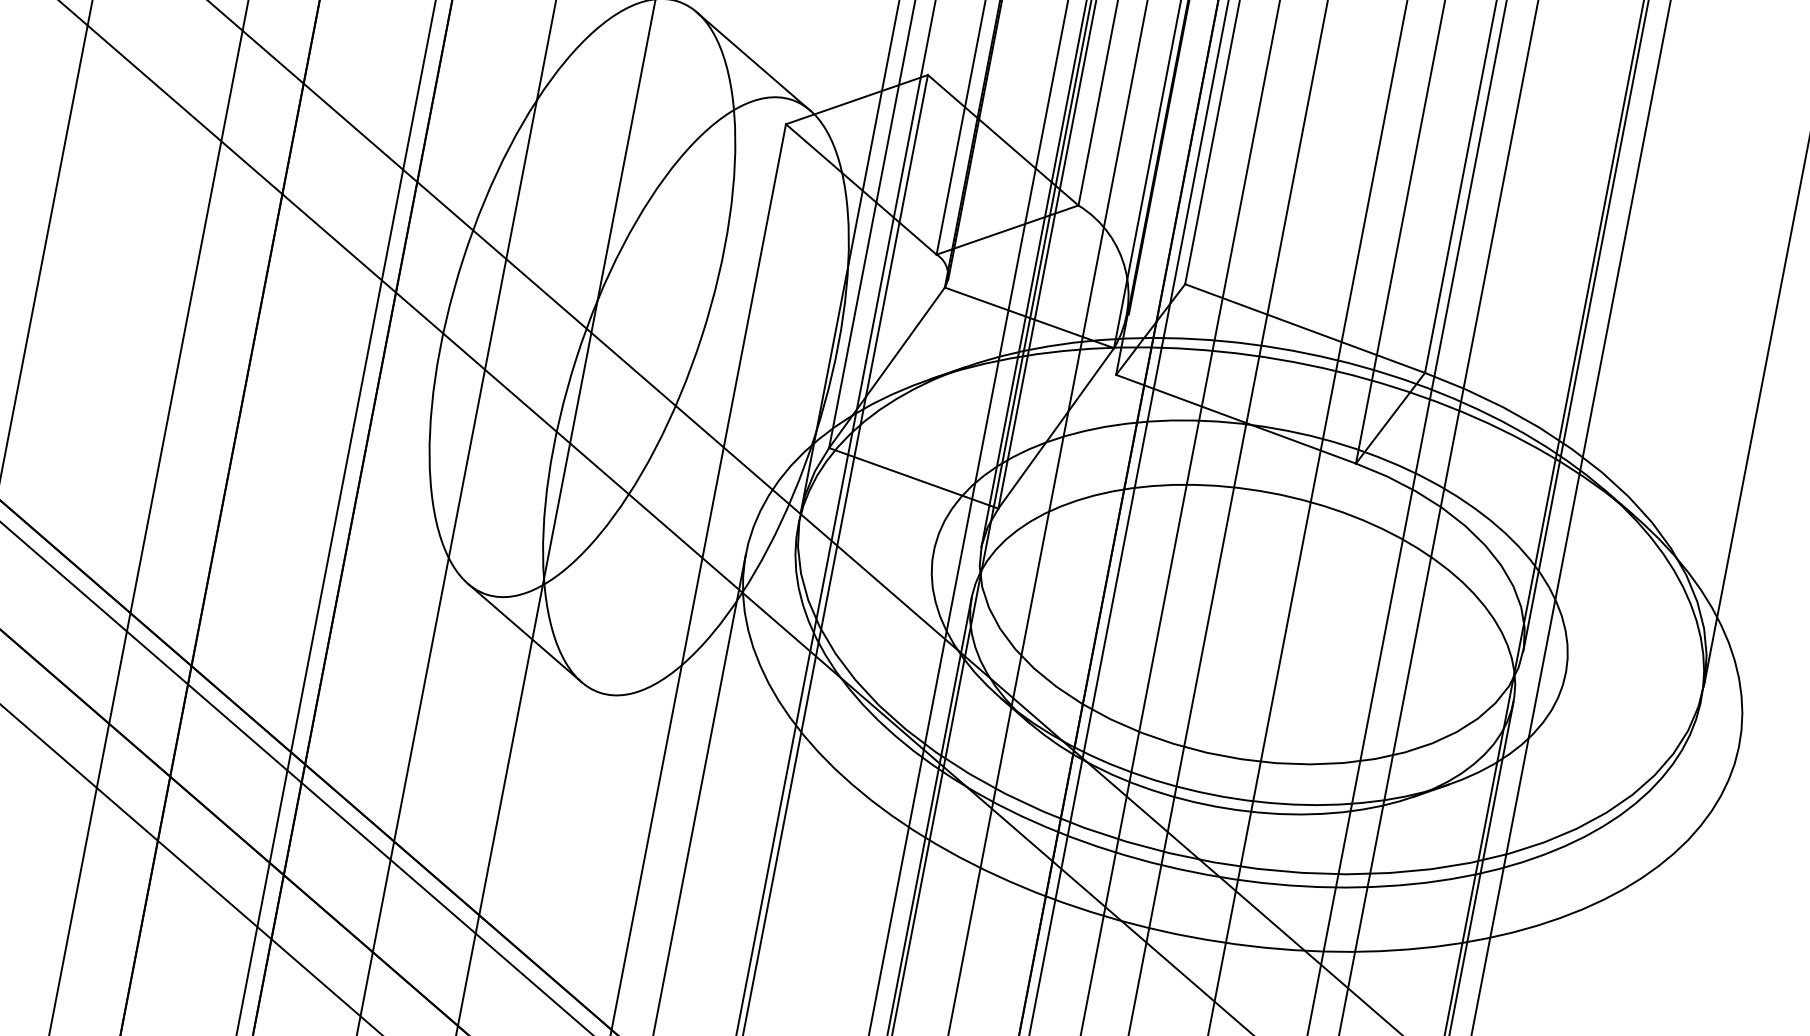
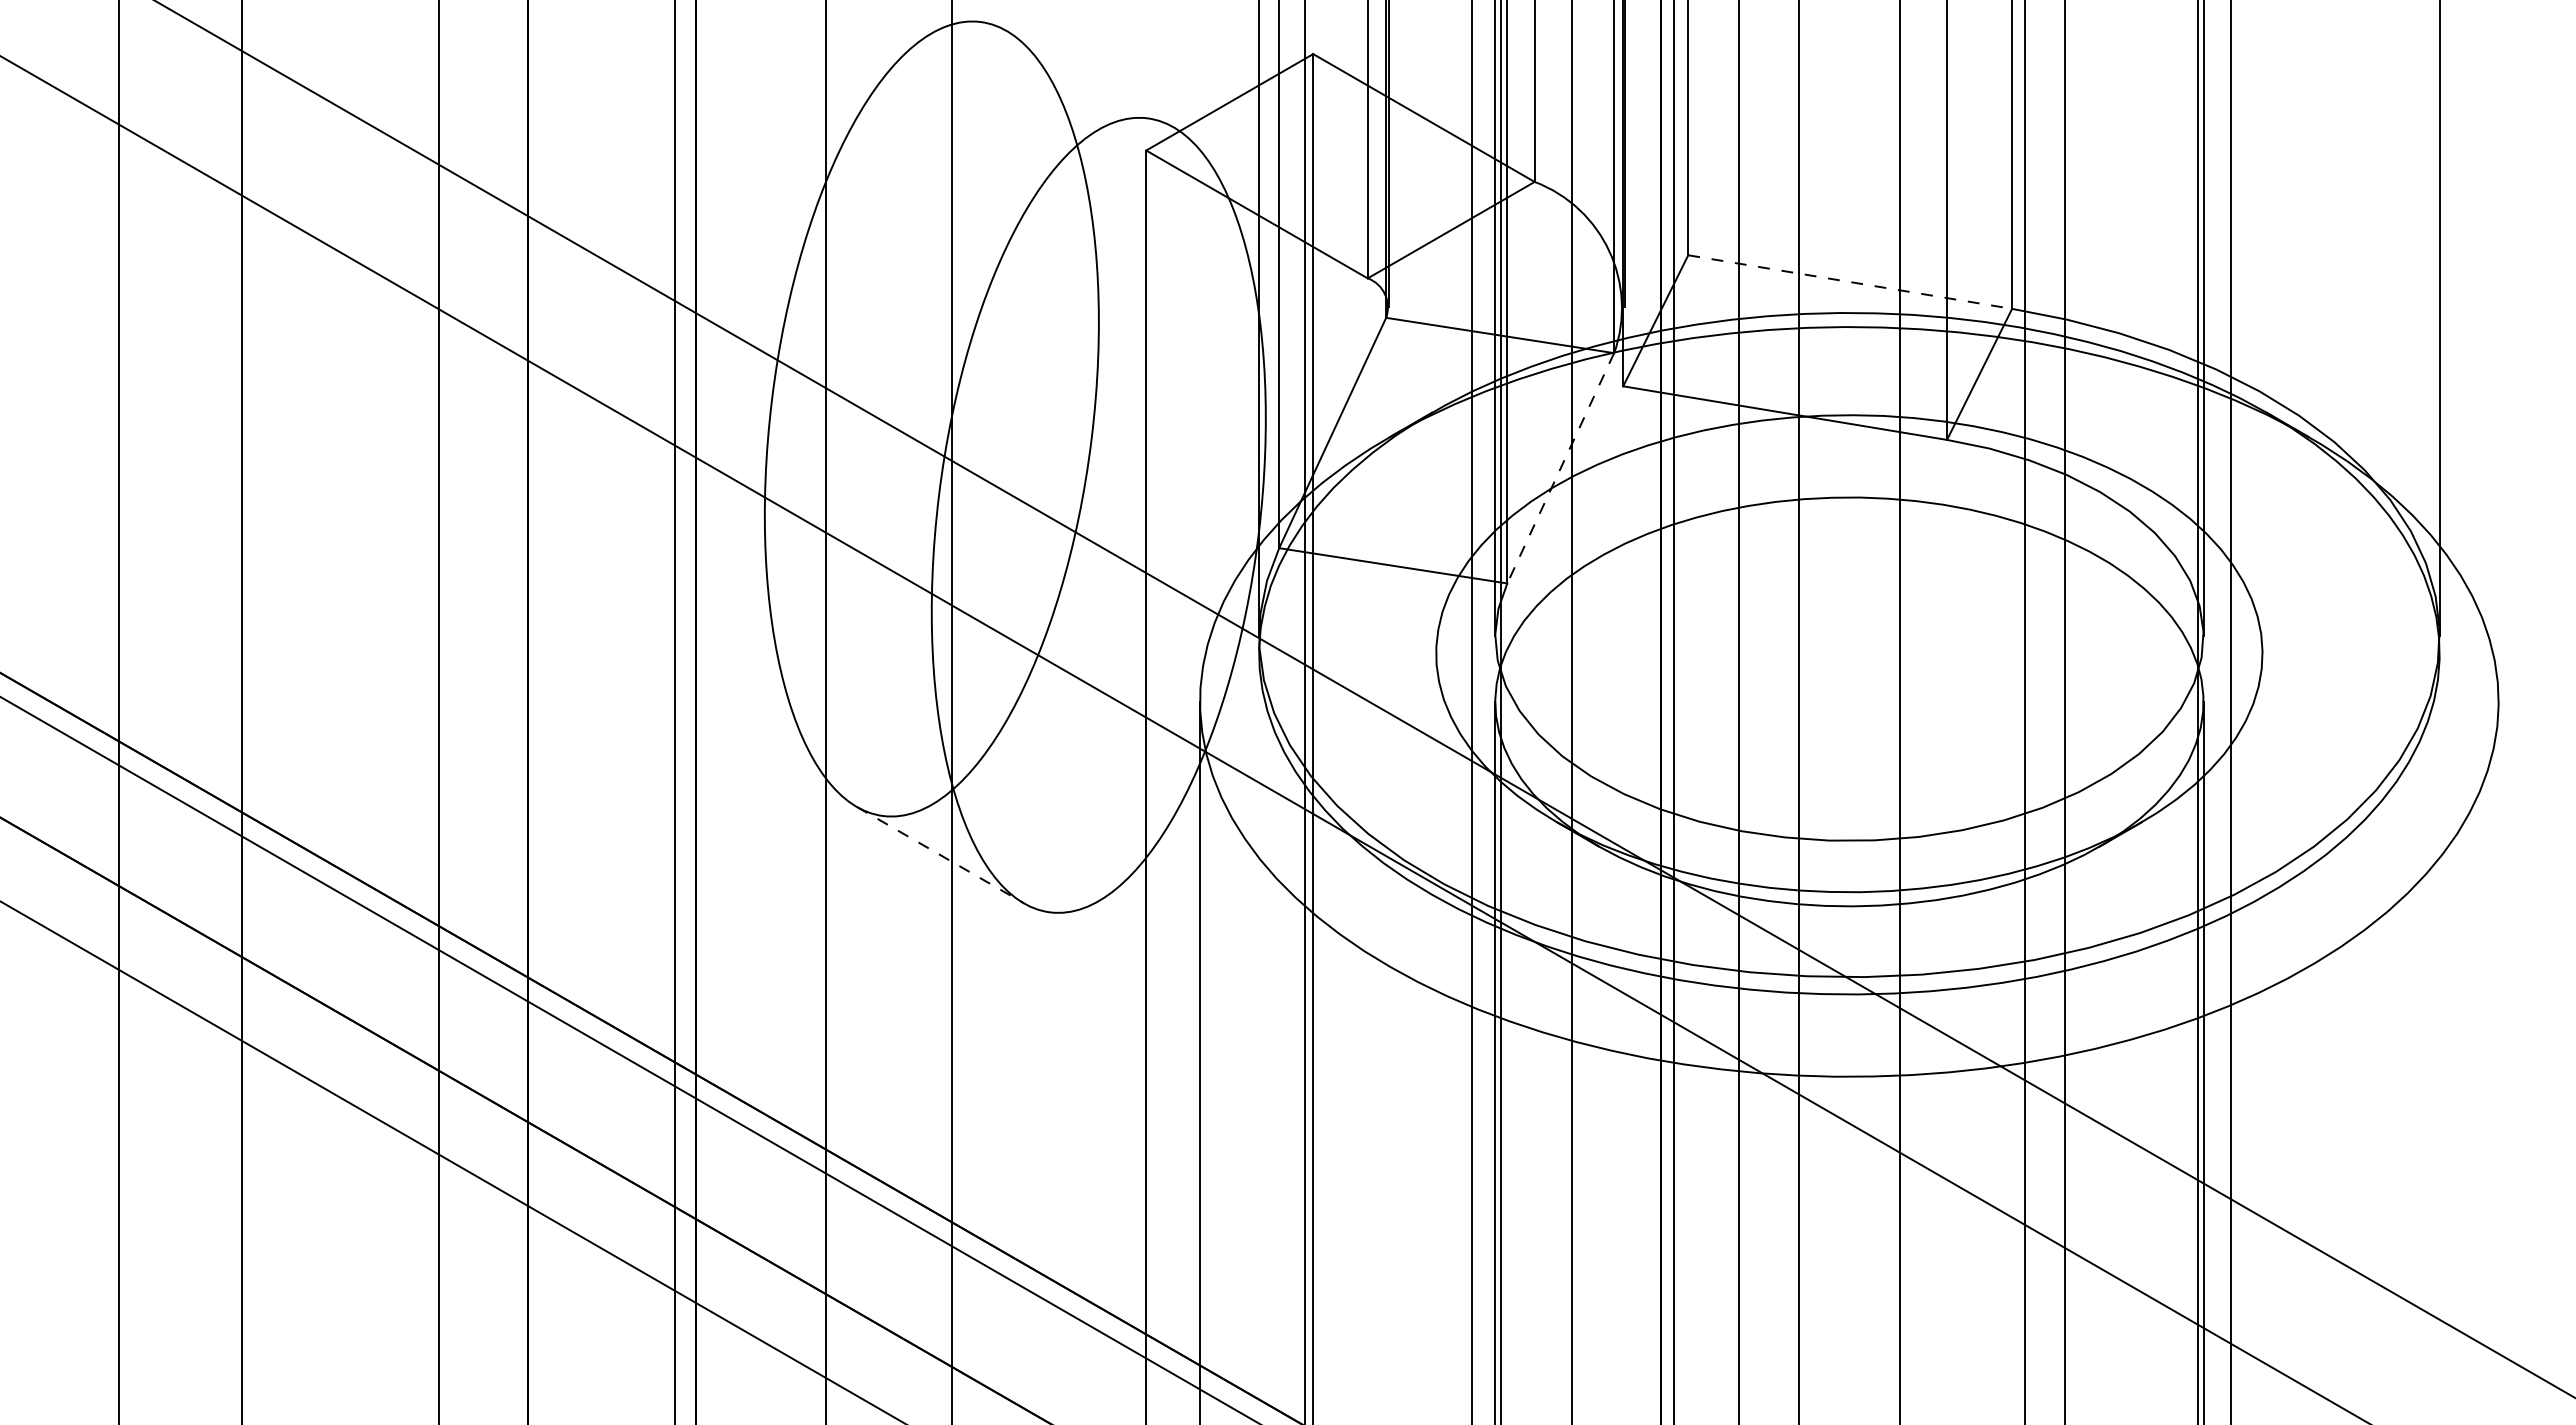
line: (753, 61) -> (1089, 79), removed
line: (1305, 328) -> (1850, 282), solid -> dashed
line: (1056, 428) -> (1560, 468), solid -> dashed
line: (525, 633) -> (941, 855), solid -> dashed

